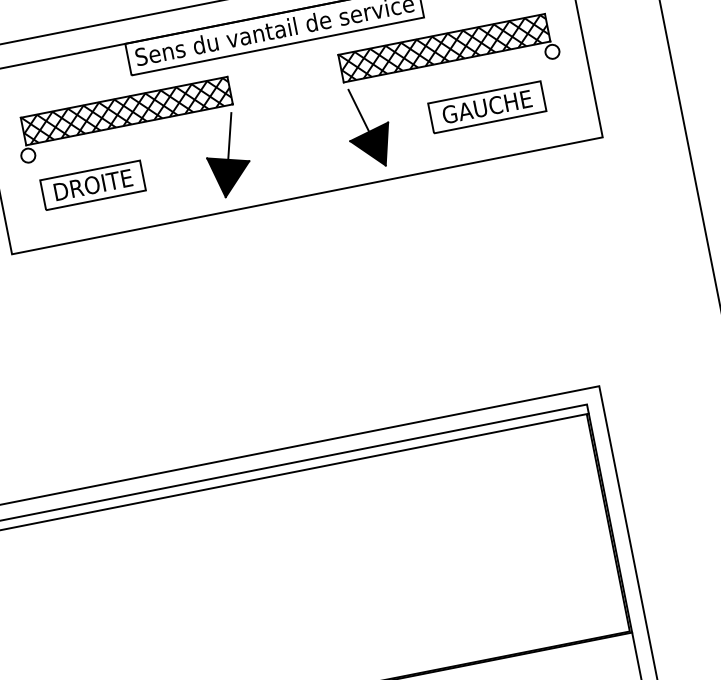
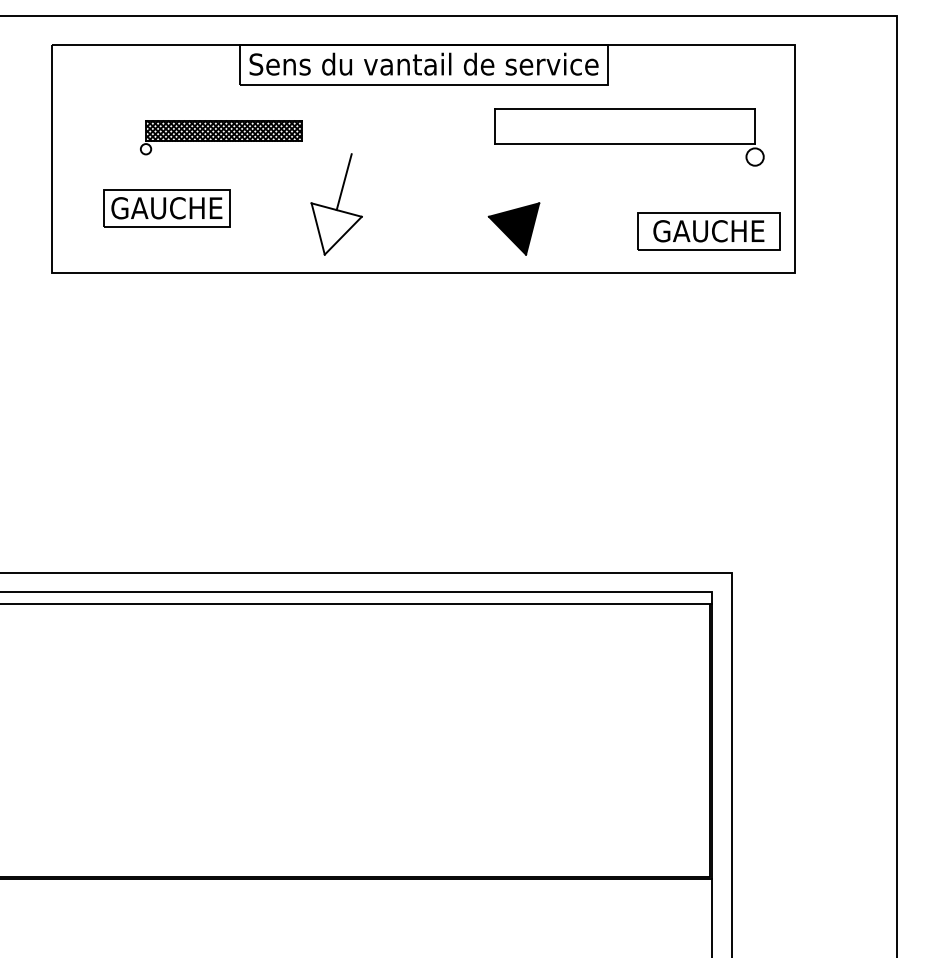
hatch: (444, 47) -> (625, 126), removed
part: (486, 107) -> (708, 231), moved
line: (358, 111) -> (506, 182), removed
part: (125, 120) -> (221, 137), size x0.6
fill: (230, 174) -> (336, 228), removed
text: (92, 185) -> (166, 208), DROITE -> GAUCHE

